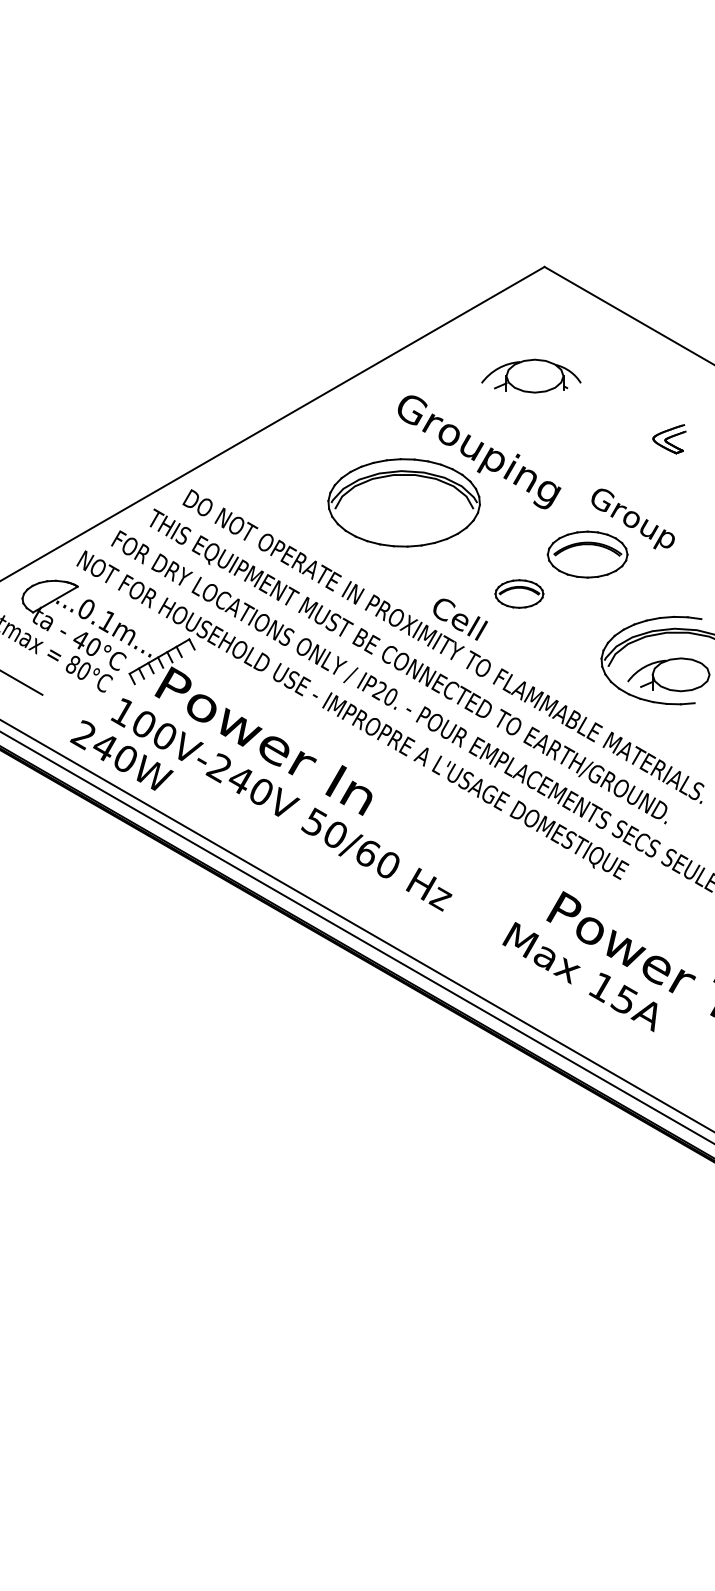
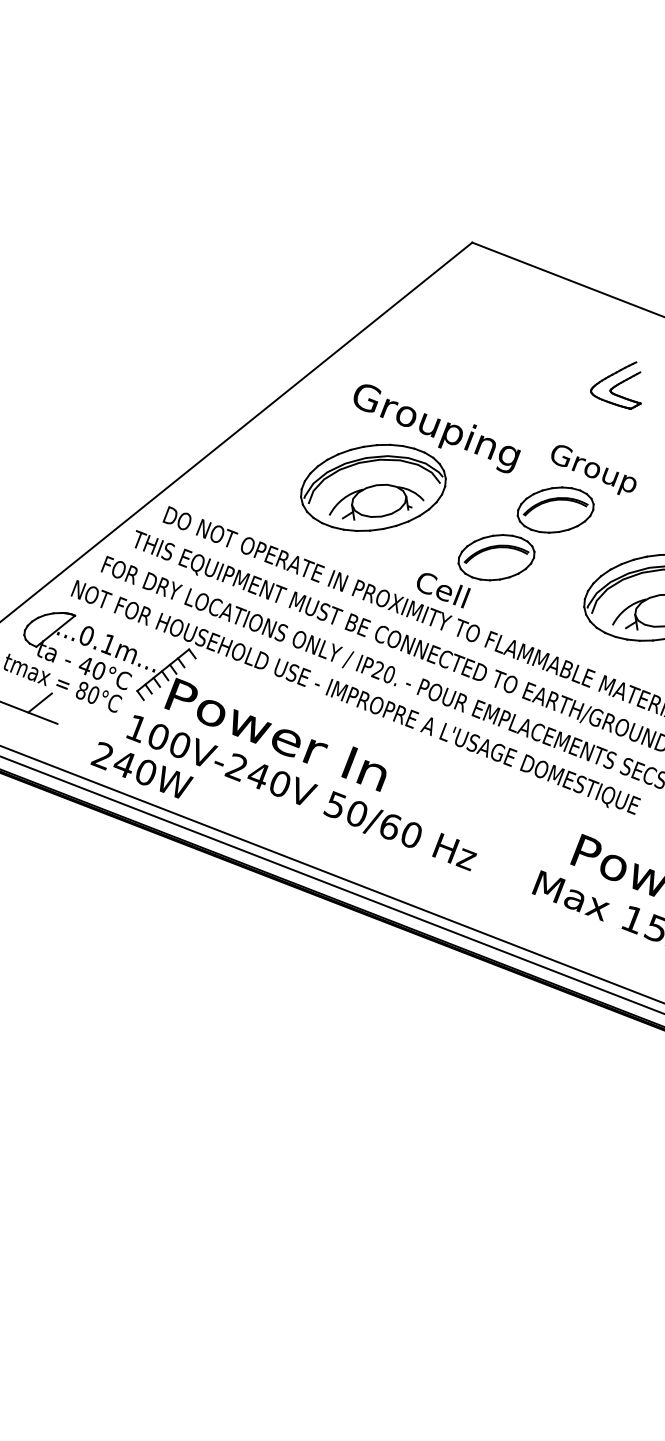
part: (531, 375) -> (375, 500), moved
part: (669, 438) -> (616, 387), size x1.67
part: (519, 593) -> (496, 557), size x1.67
line: (27, 670) -> (39, 702), added

